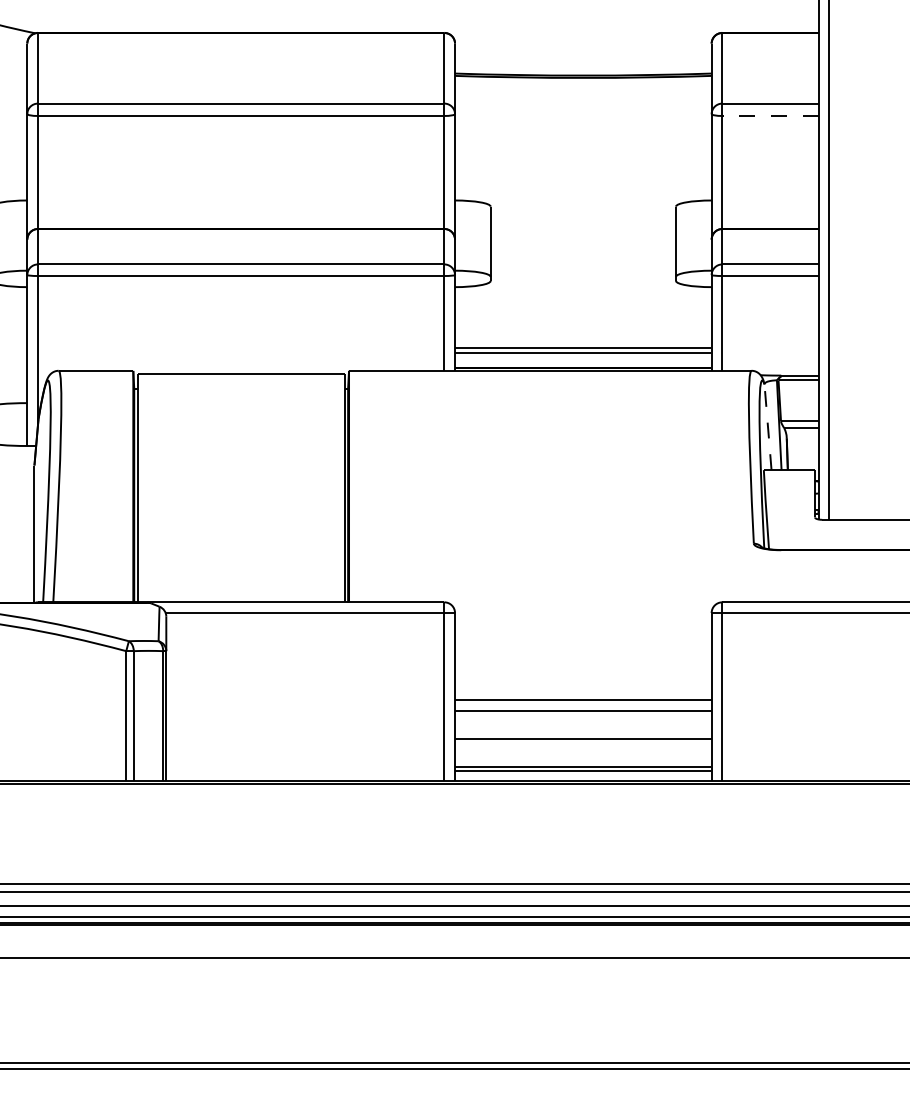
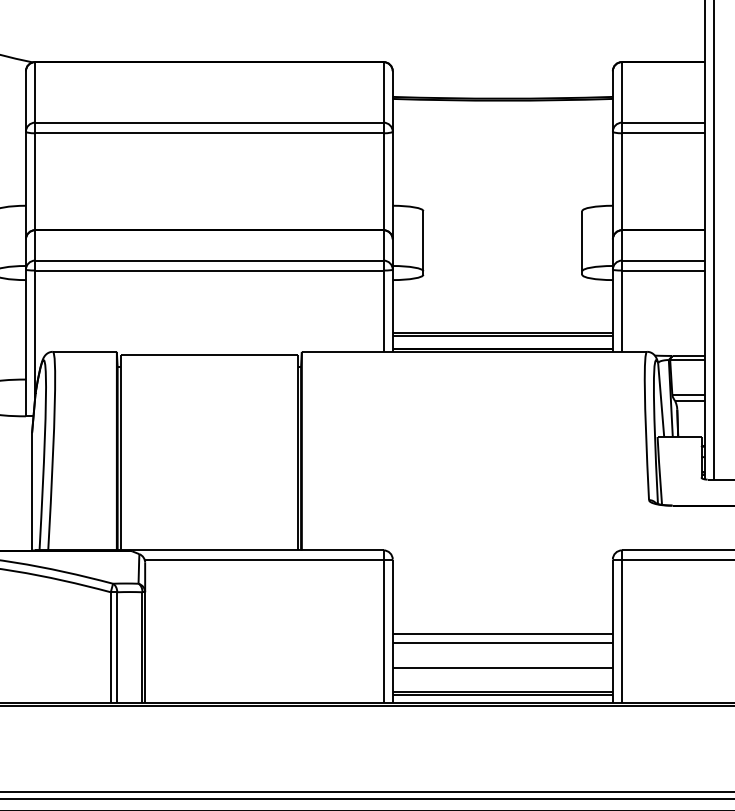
line: (769, 115) -> (662, 132), dashed -> solid
line: (768, 427) -> (661, 400), dashed -> solid

